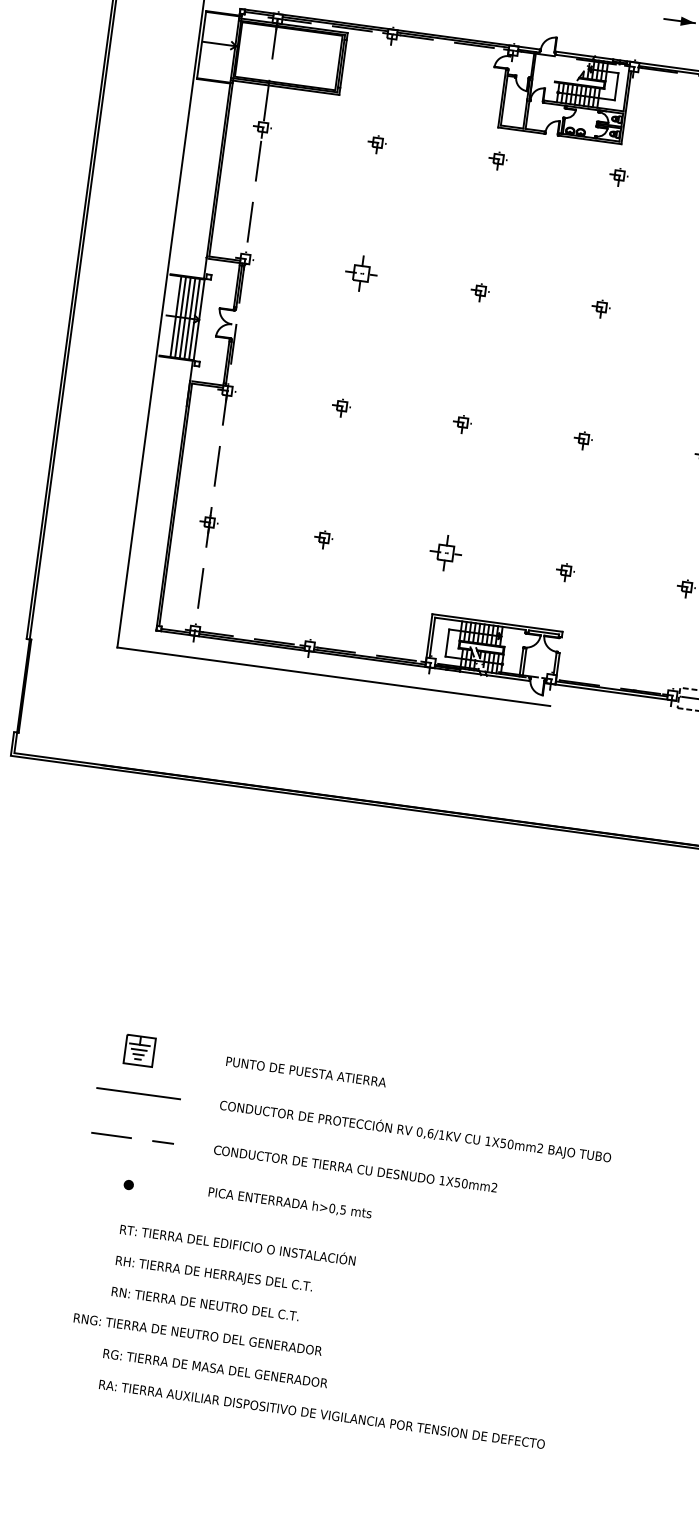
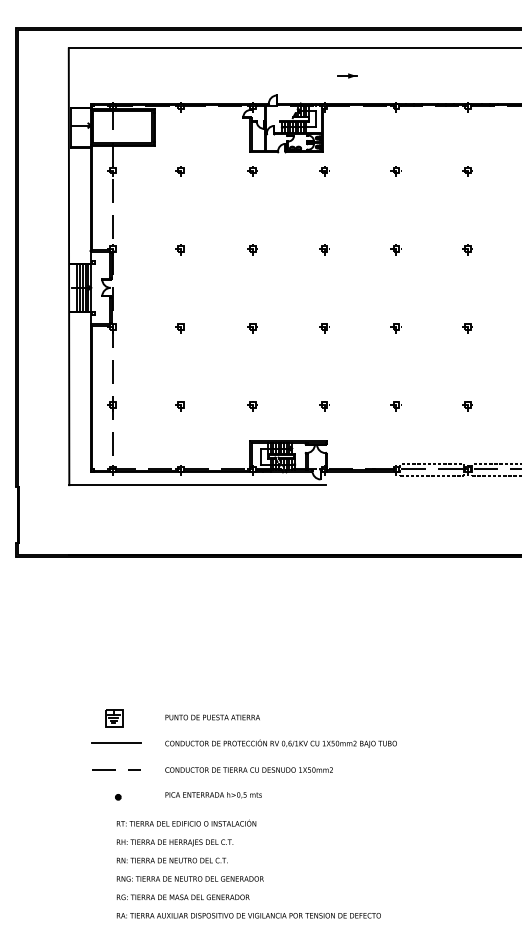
part: (356, 275) -> (179, 249), size x0.62
part: (444, 556) -> (252, 406), size x0.62
text: (198, 1333) -> (190, 878), moved

